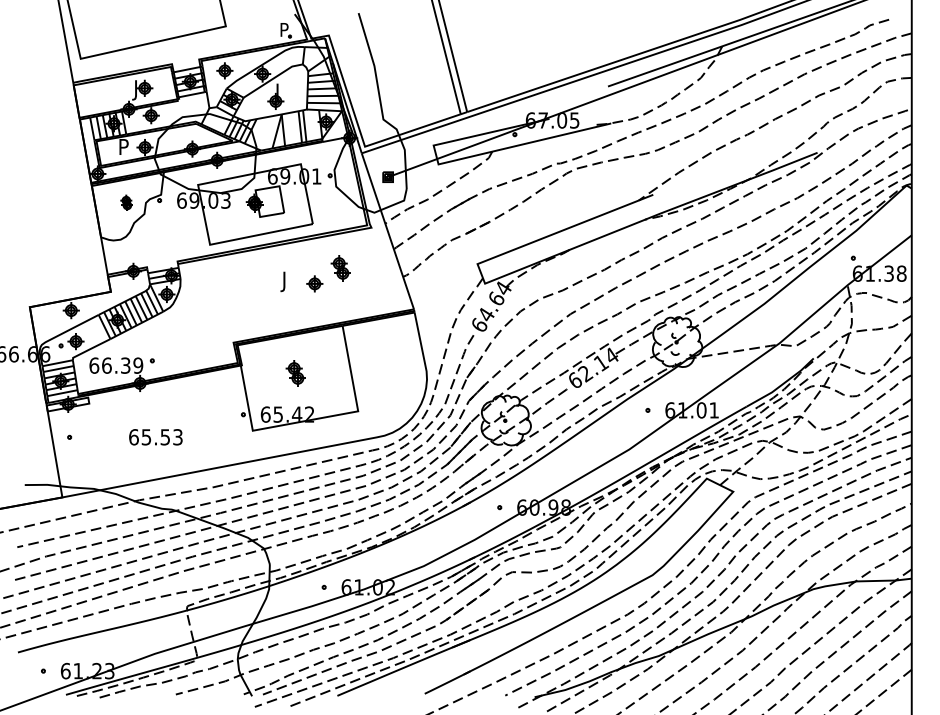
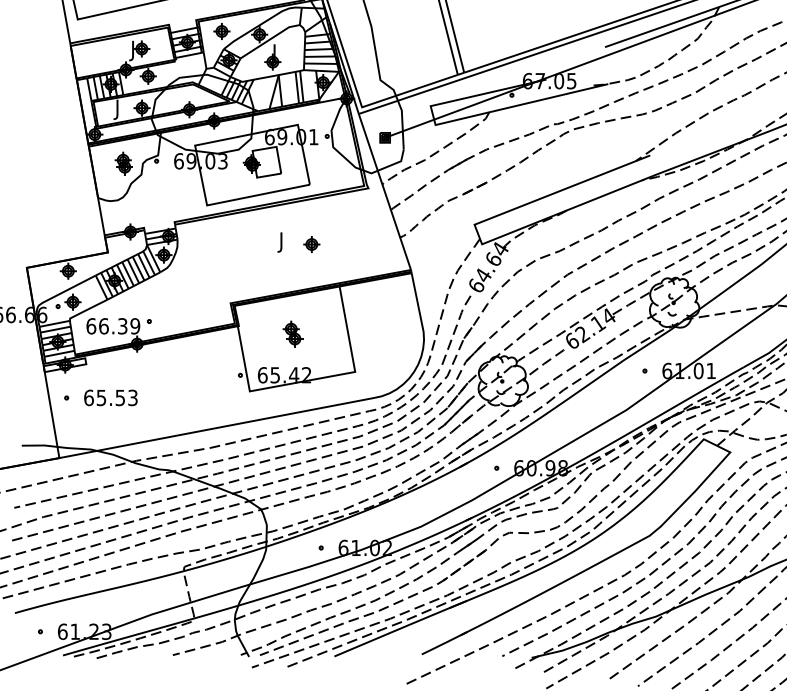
text: (122, 149) -> (119, 110), P -> J
part: (126, 202) -> (123, 163), size x1.43
part: (340, 268) -> (337, 229), removed
text: (155, 437) -> (110, 398), moved

